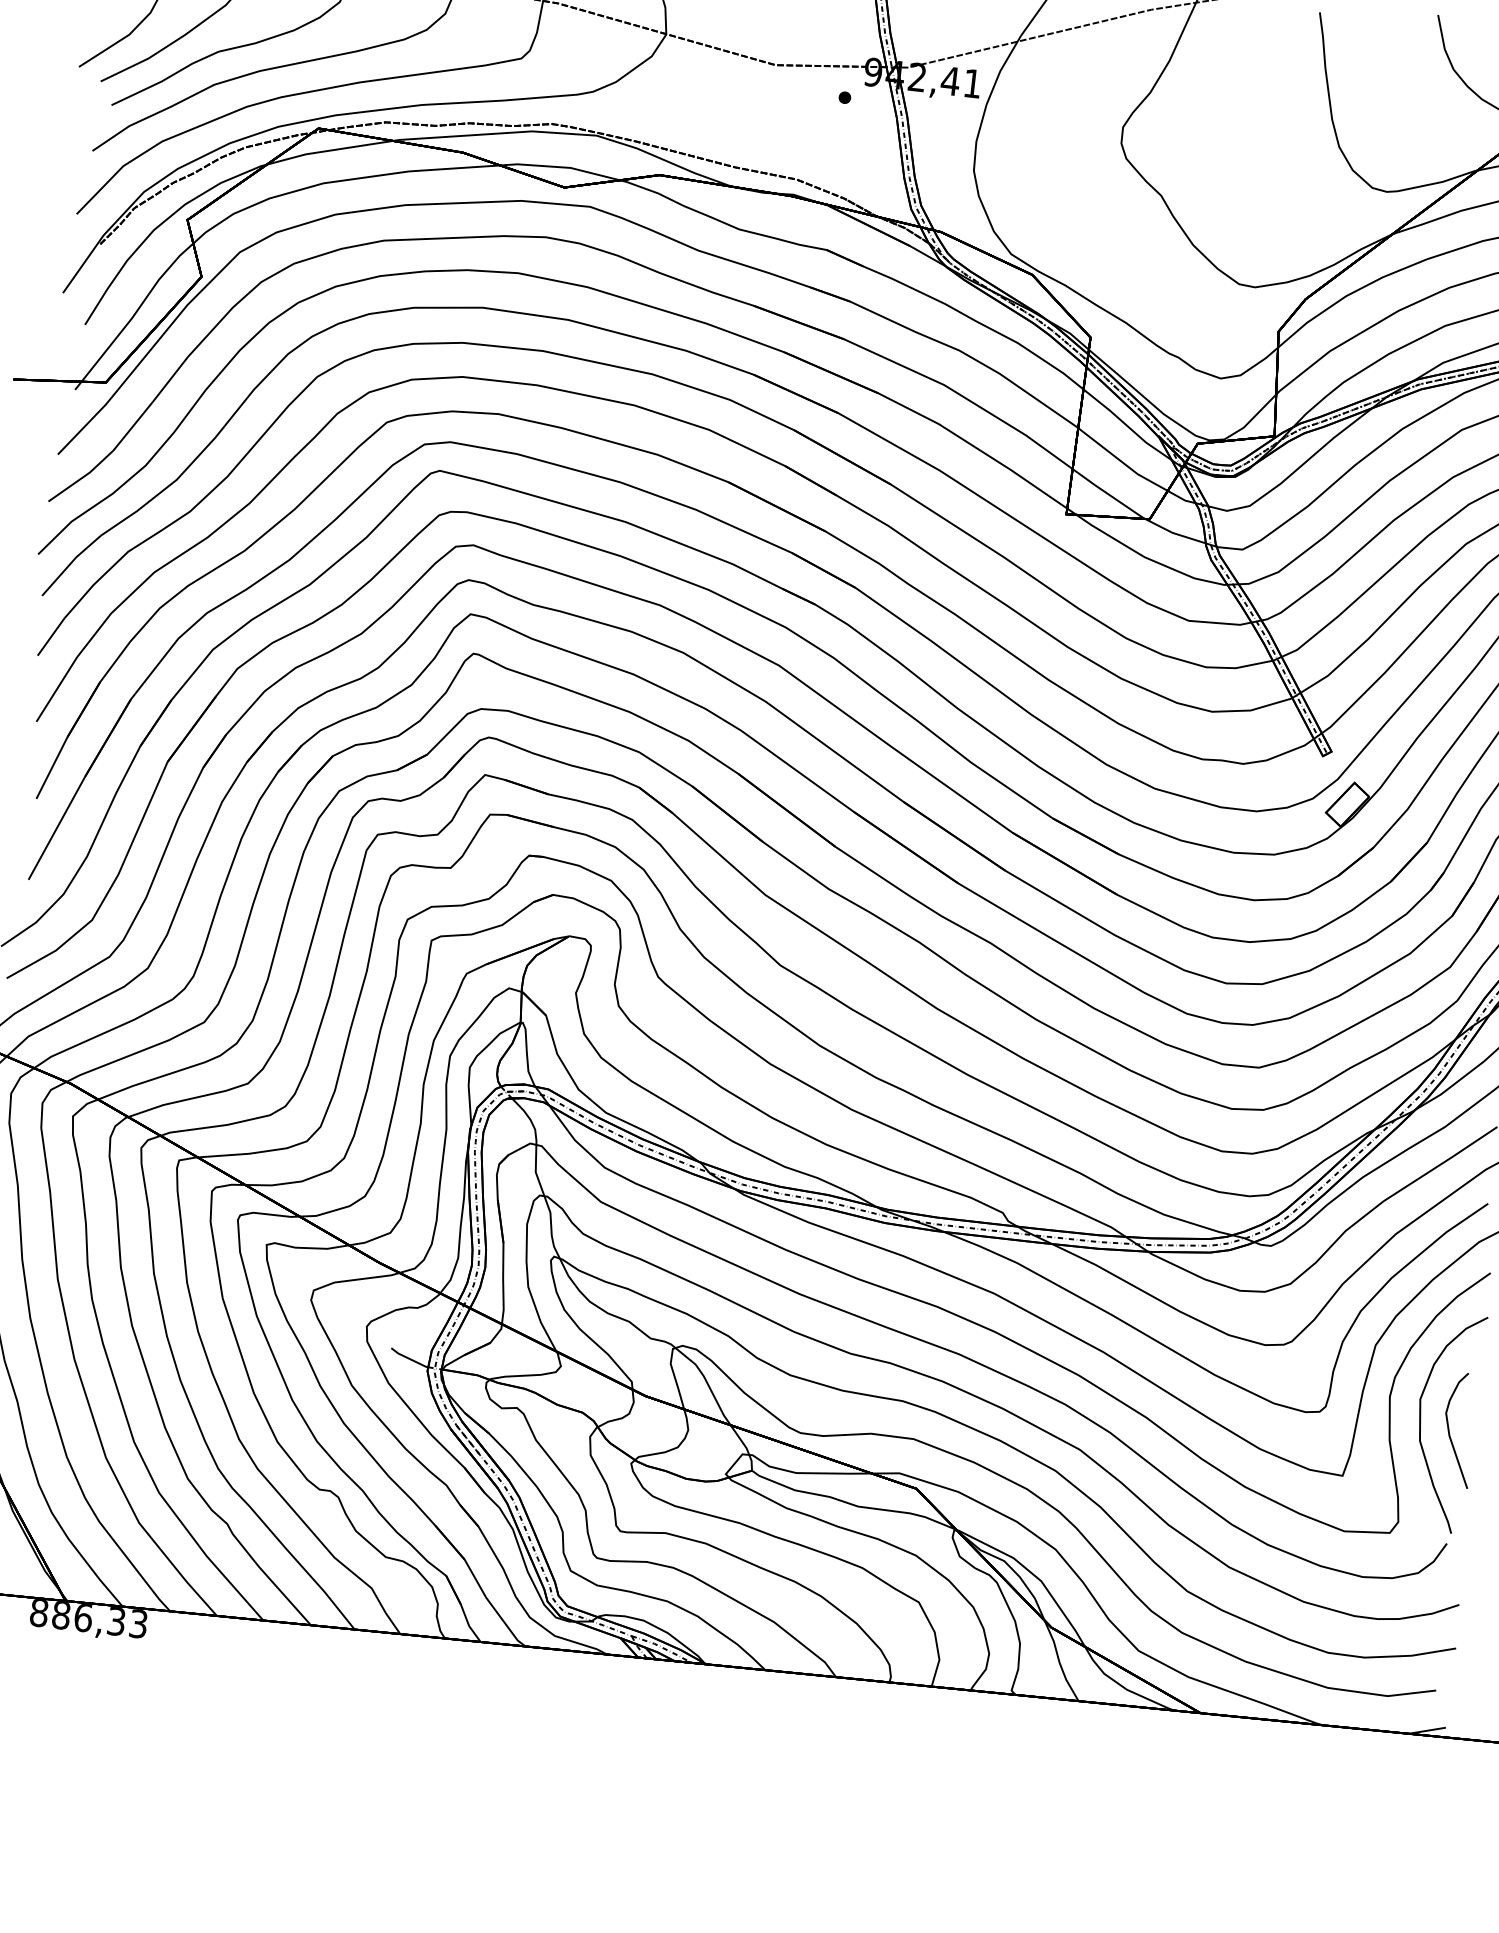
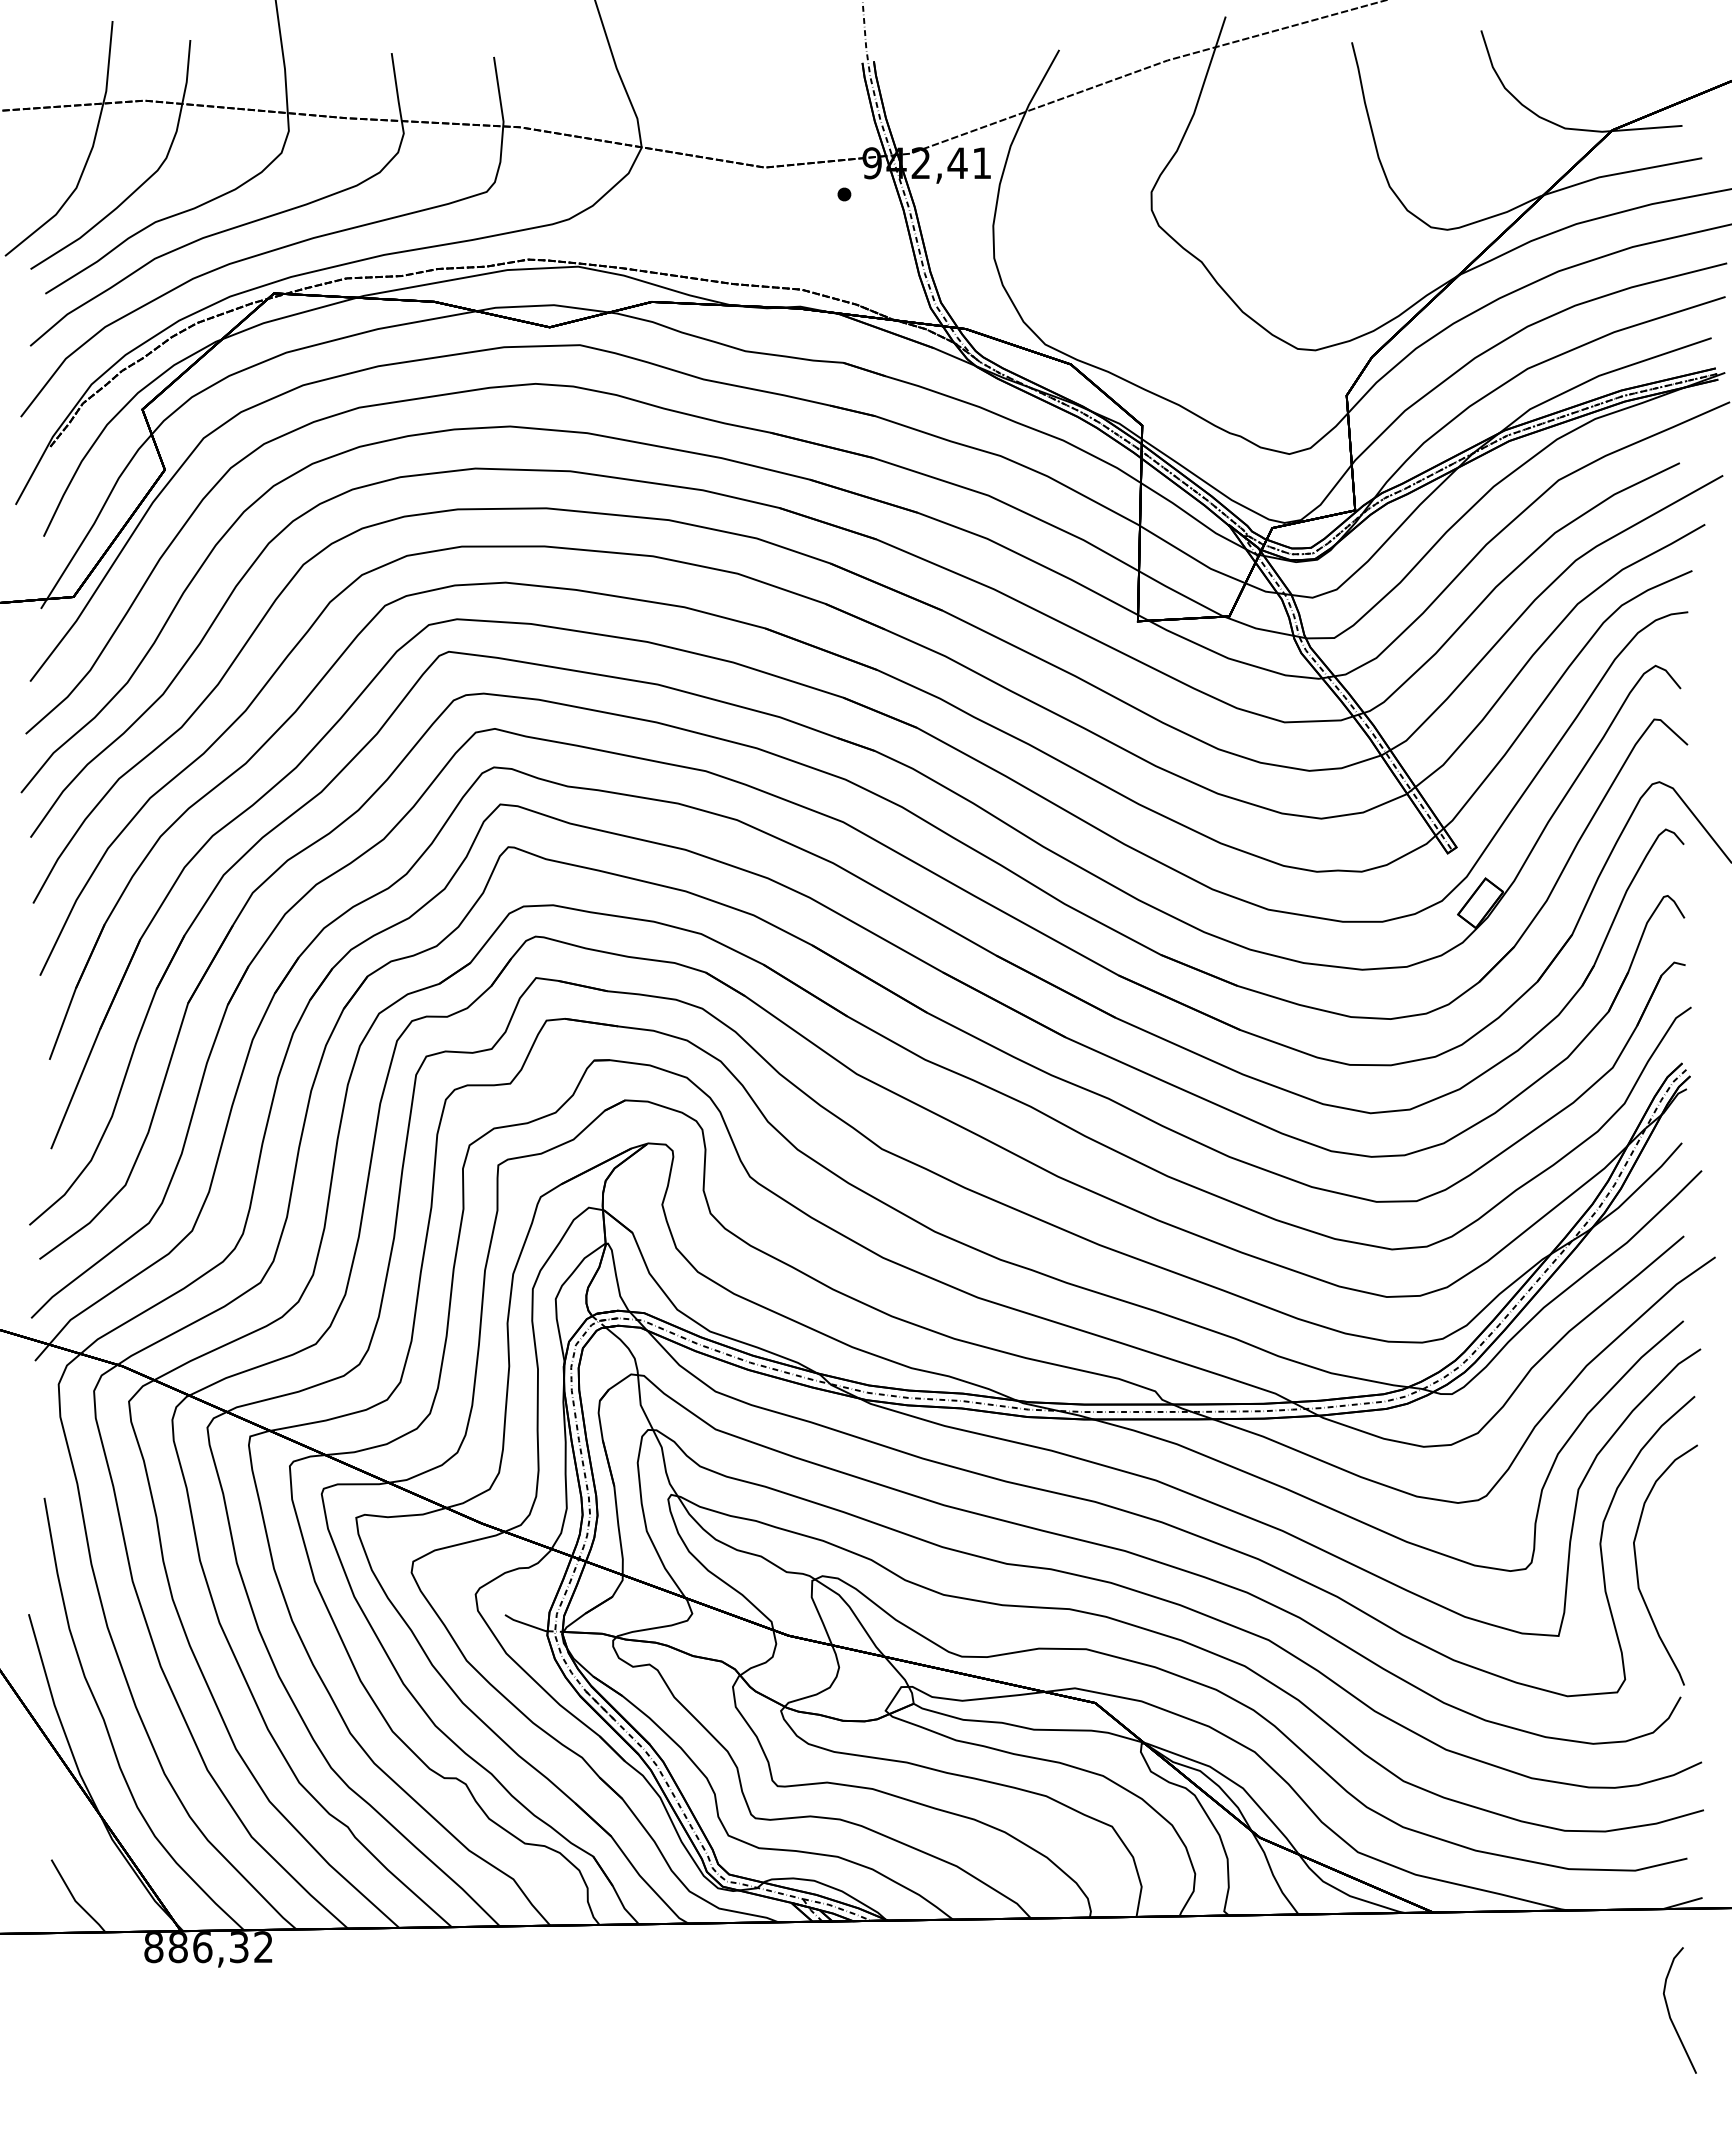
curve: (1450, 1432) -> (1670, 2014), moved
text: (138, 1624) -> (263, 1947), 886,33 -> 886,32

